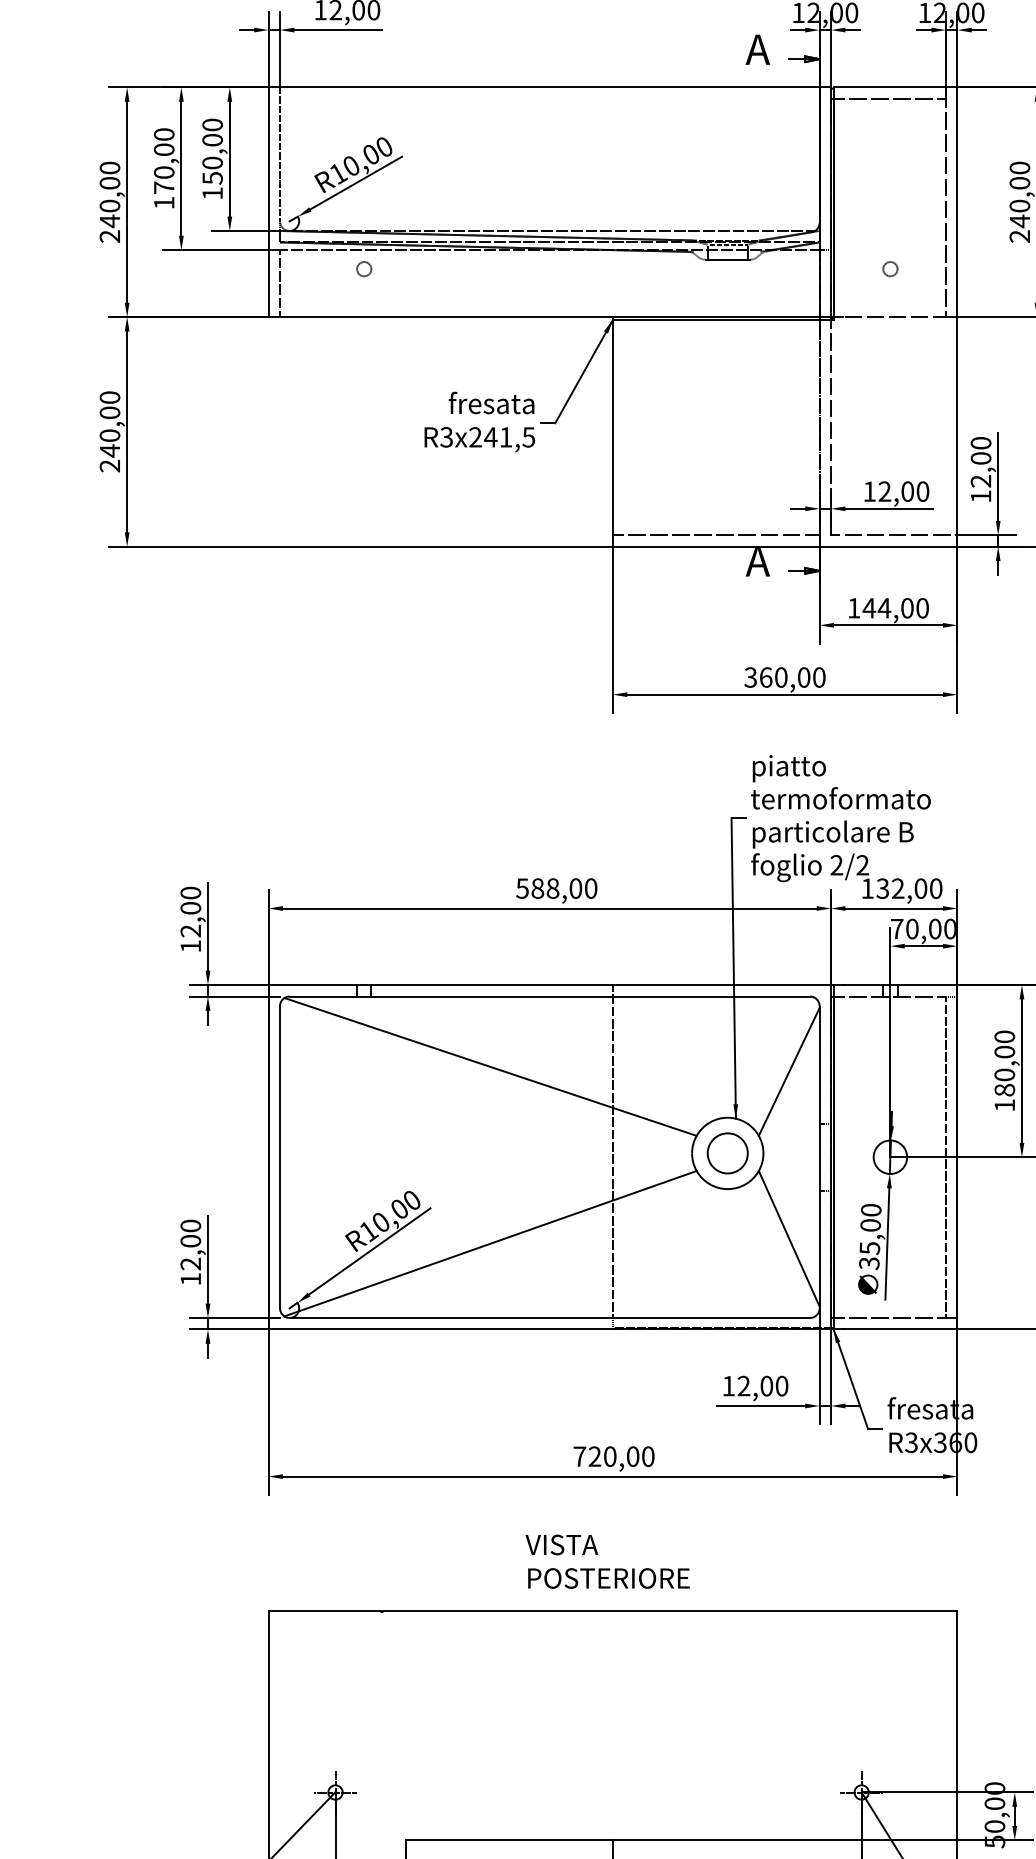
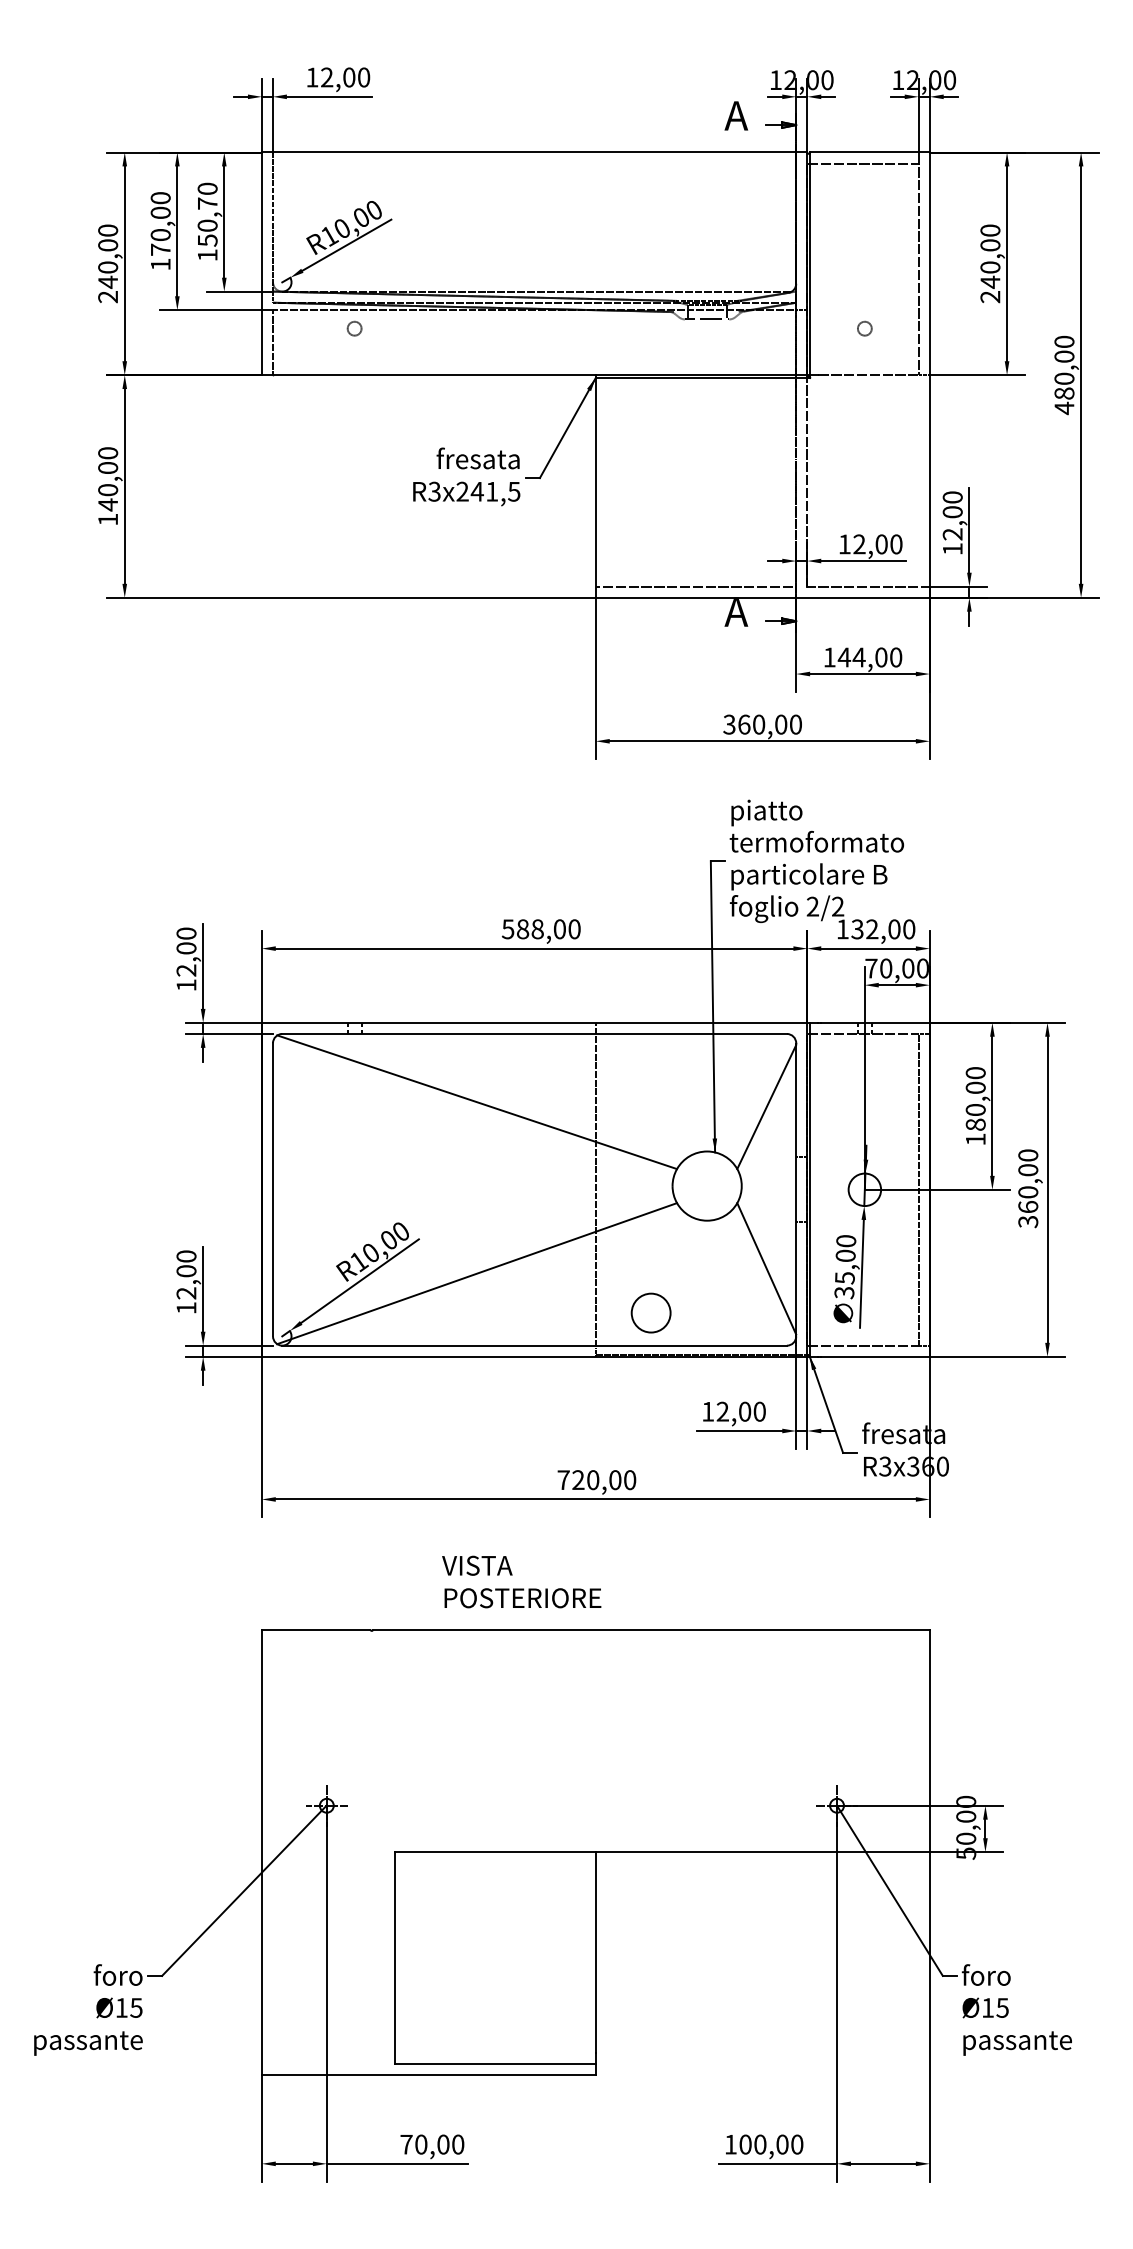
text: (212, 140) -> (207, 203), 150,00 -> 150,70
text: (109, 465) -> (107, 519), 240,00 -> 140,00
circle: (727, 1152) -> (650, 1312), moved
text: (607, 1561) -> (521, 1581), moved

